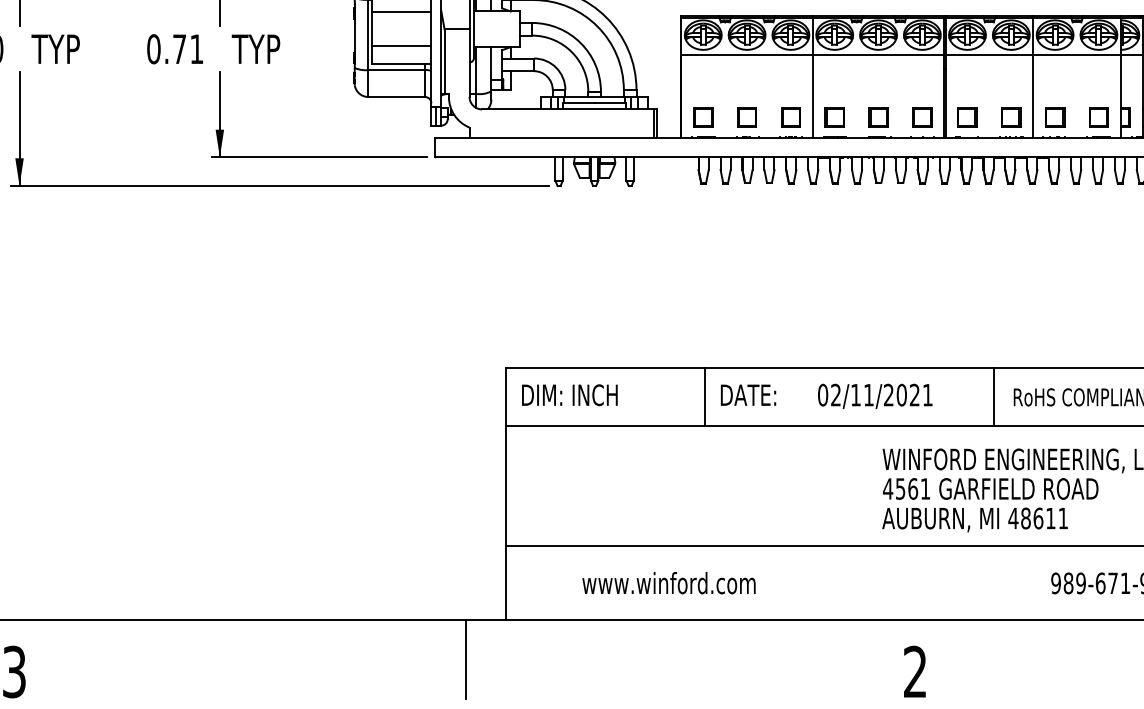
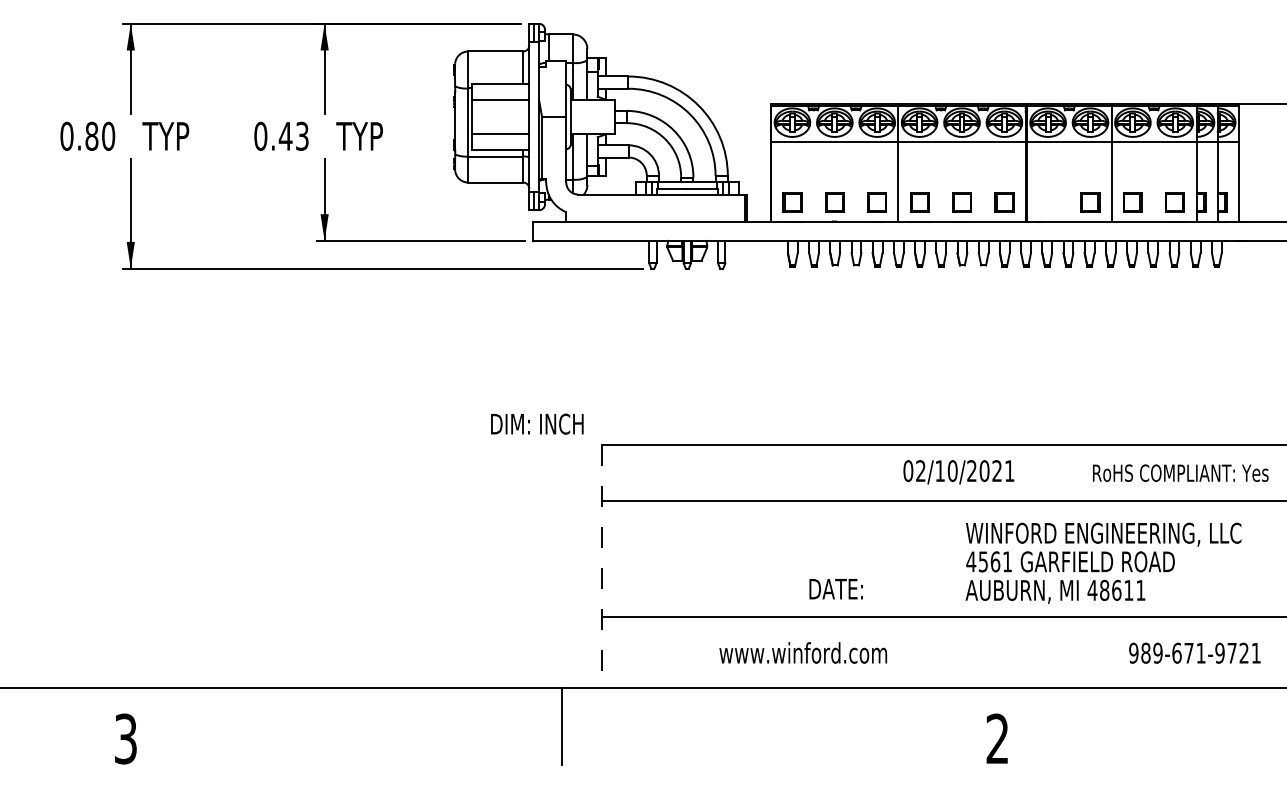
text: (187, 48) -> (293, 135), 0.71 -> 0.43
part: (966, 117) -> (1047, 202), removed
text: (570, 394) -> (537, 423), moved
text: (747, 395) -> (835, 589), moved
text: (868, 395) -> (952, 471), 02/11/2021 -> 02/10/2021
line: (704, 396) -> (793, 472), removed
line: (993, 396) -> (1073, 472), removed
line: (505, 493) -> (601, 566), solid -> dashed
text: (669, 582) -> (803, 652), moved

